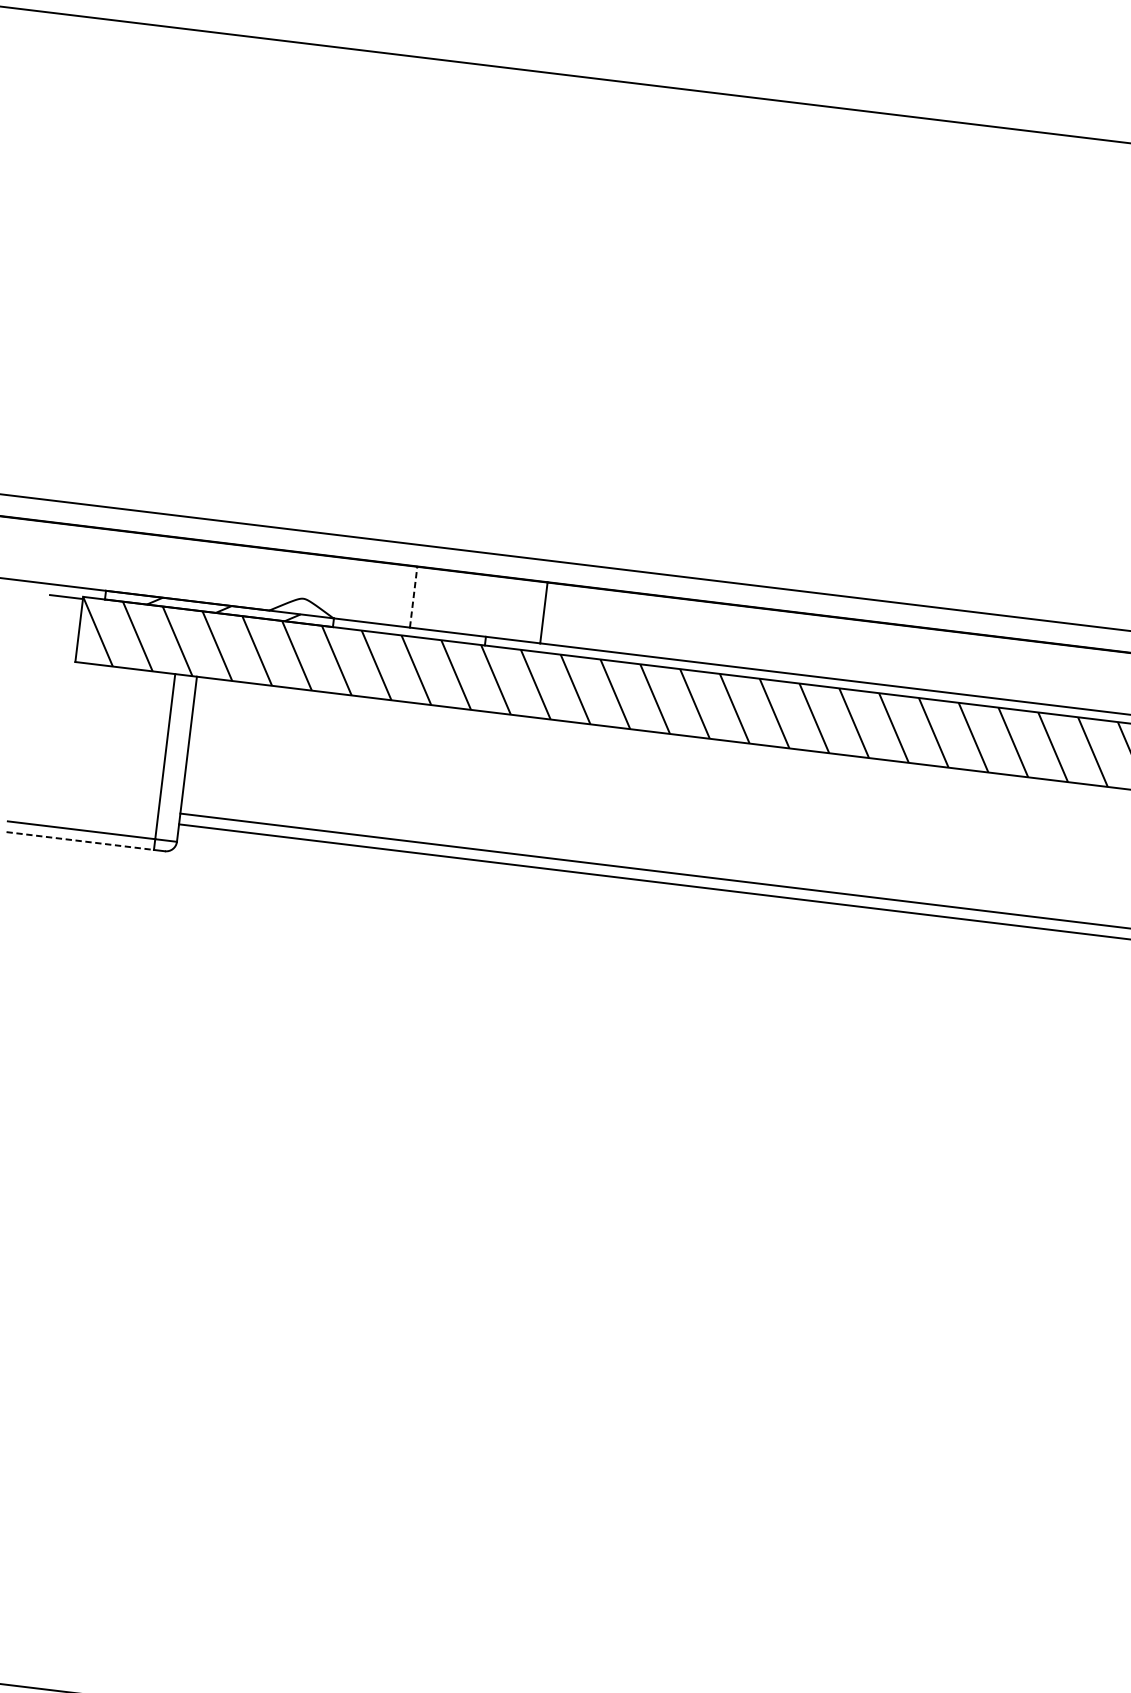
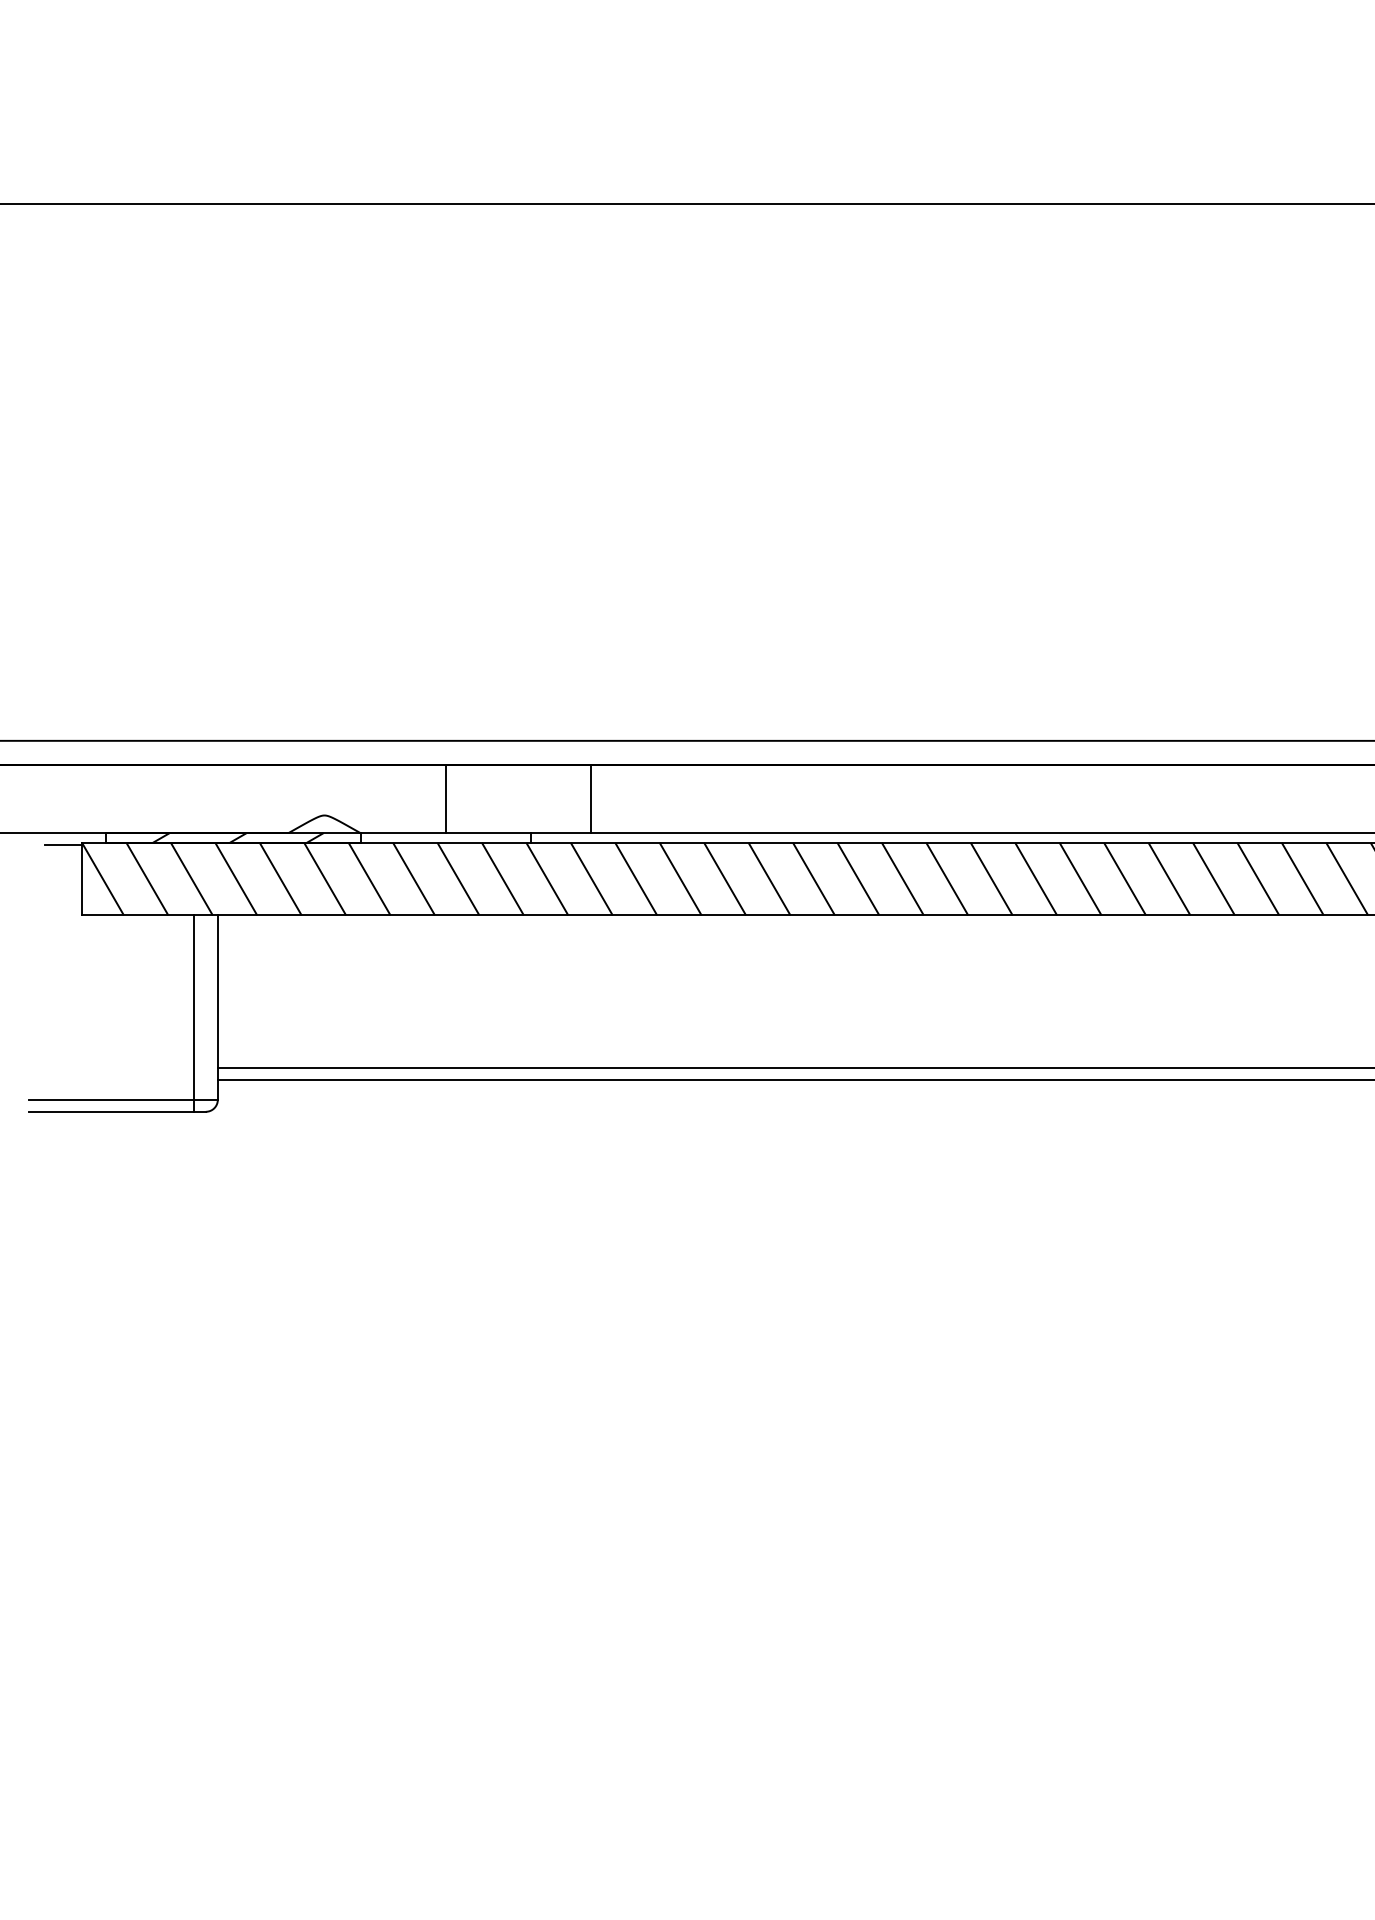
line: (413, 597) -> (445, 799), dashed -> solid
line: (80, 840) -> (111, 1111), dashed -> solid

